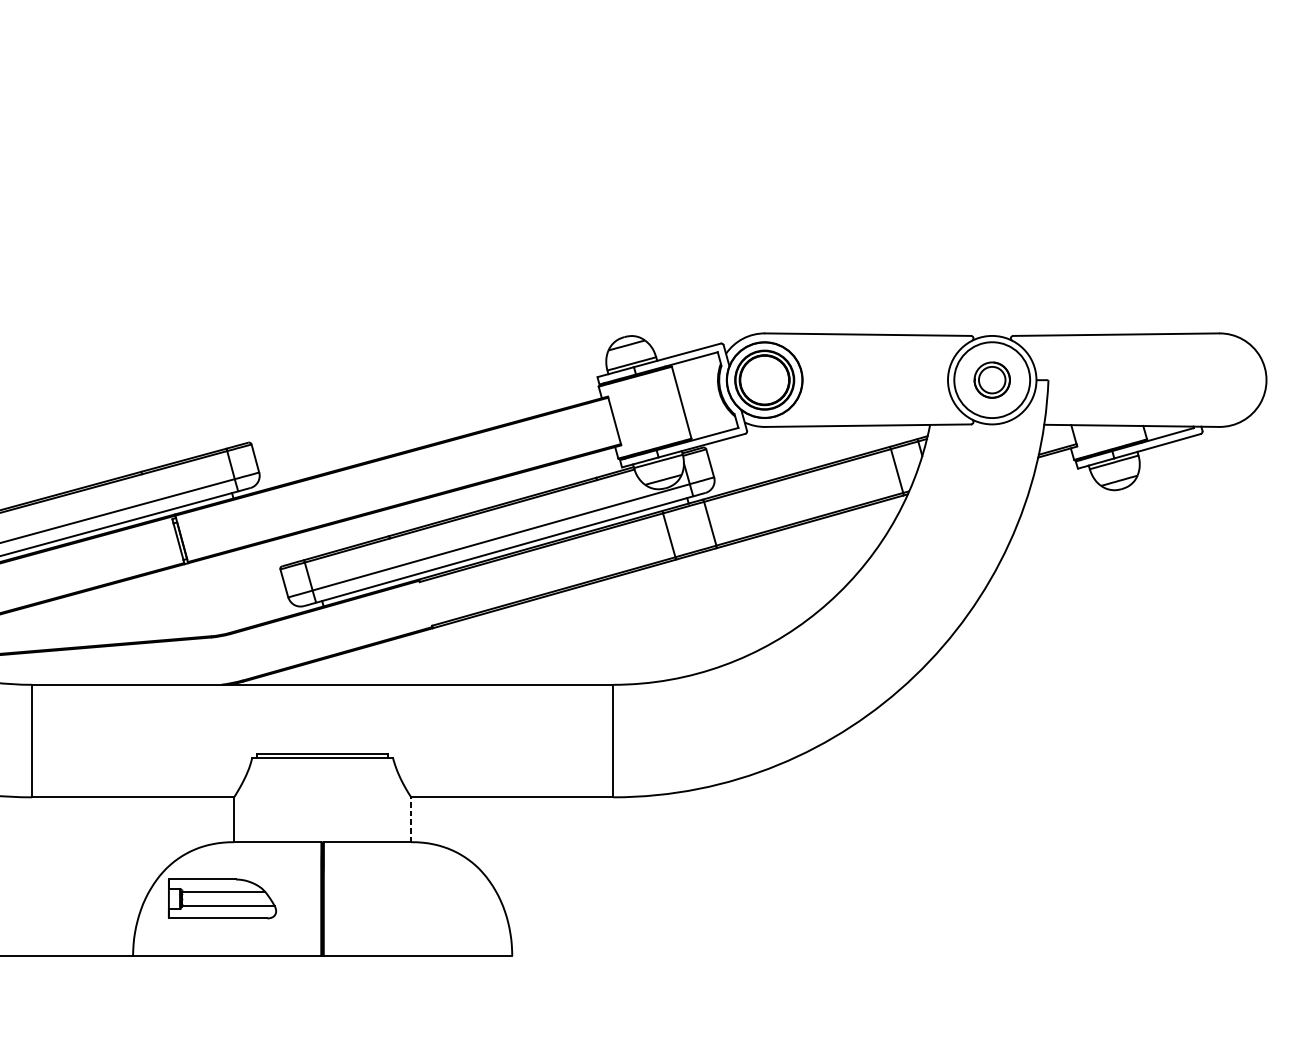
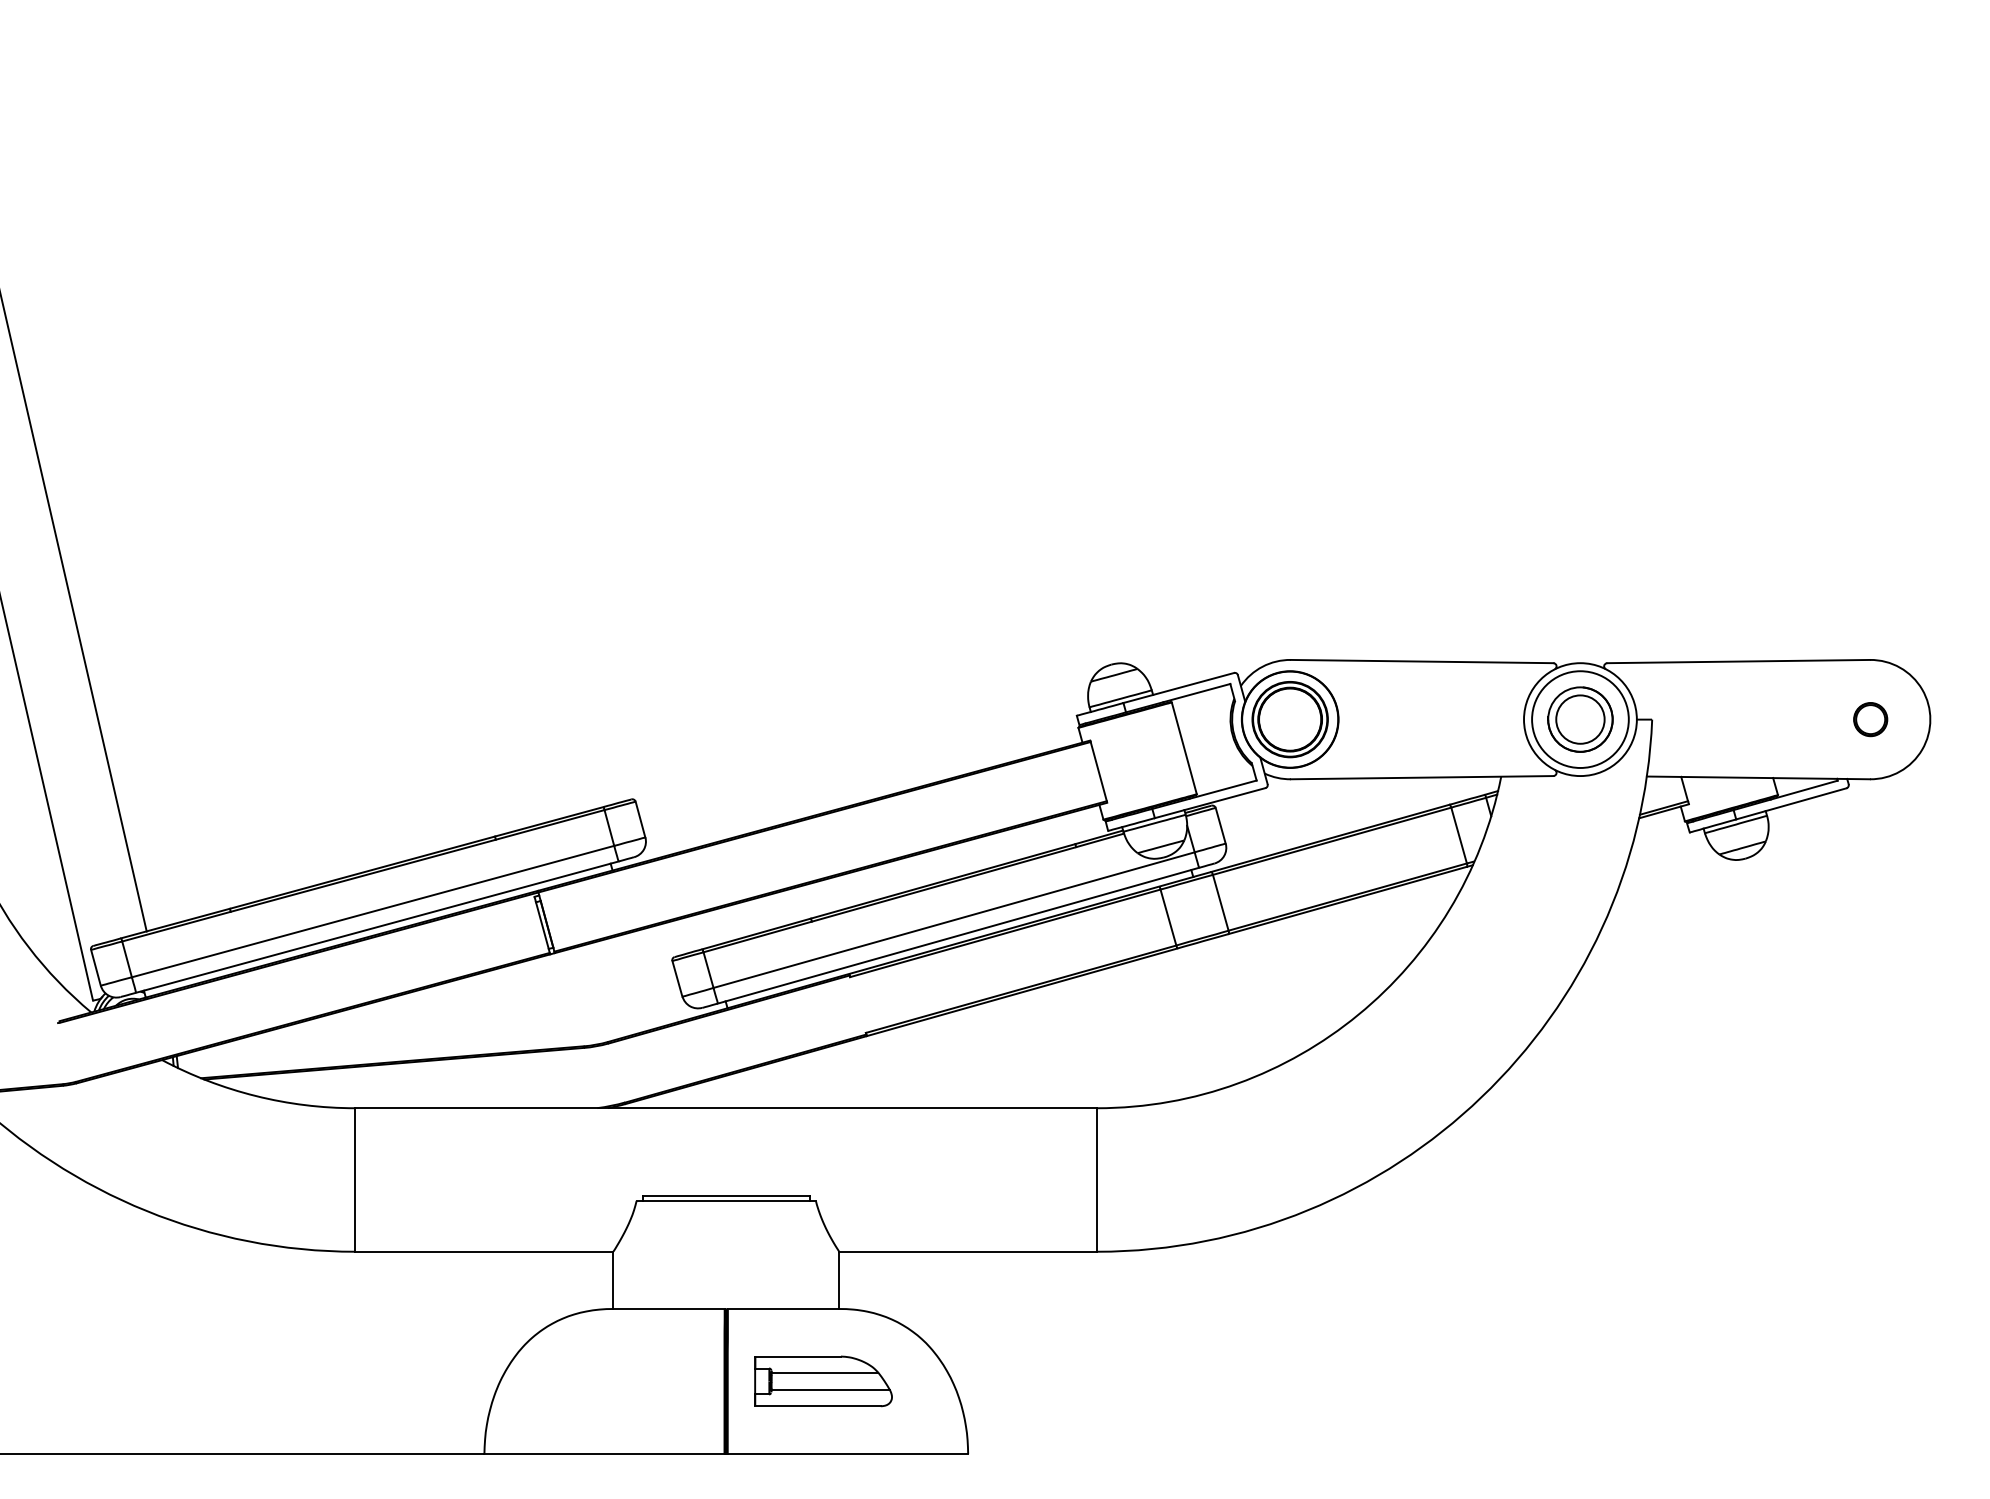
part: (992, 380) -> (1580, 719), size x1.43
part: (1219, 380) -> (1870, 719), added
line: (411, 819) -> (839, 1280), dashed -> solid
part: (222, 899) -> (823, 1381), moved

